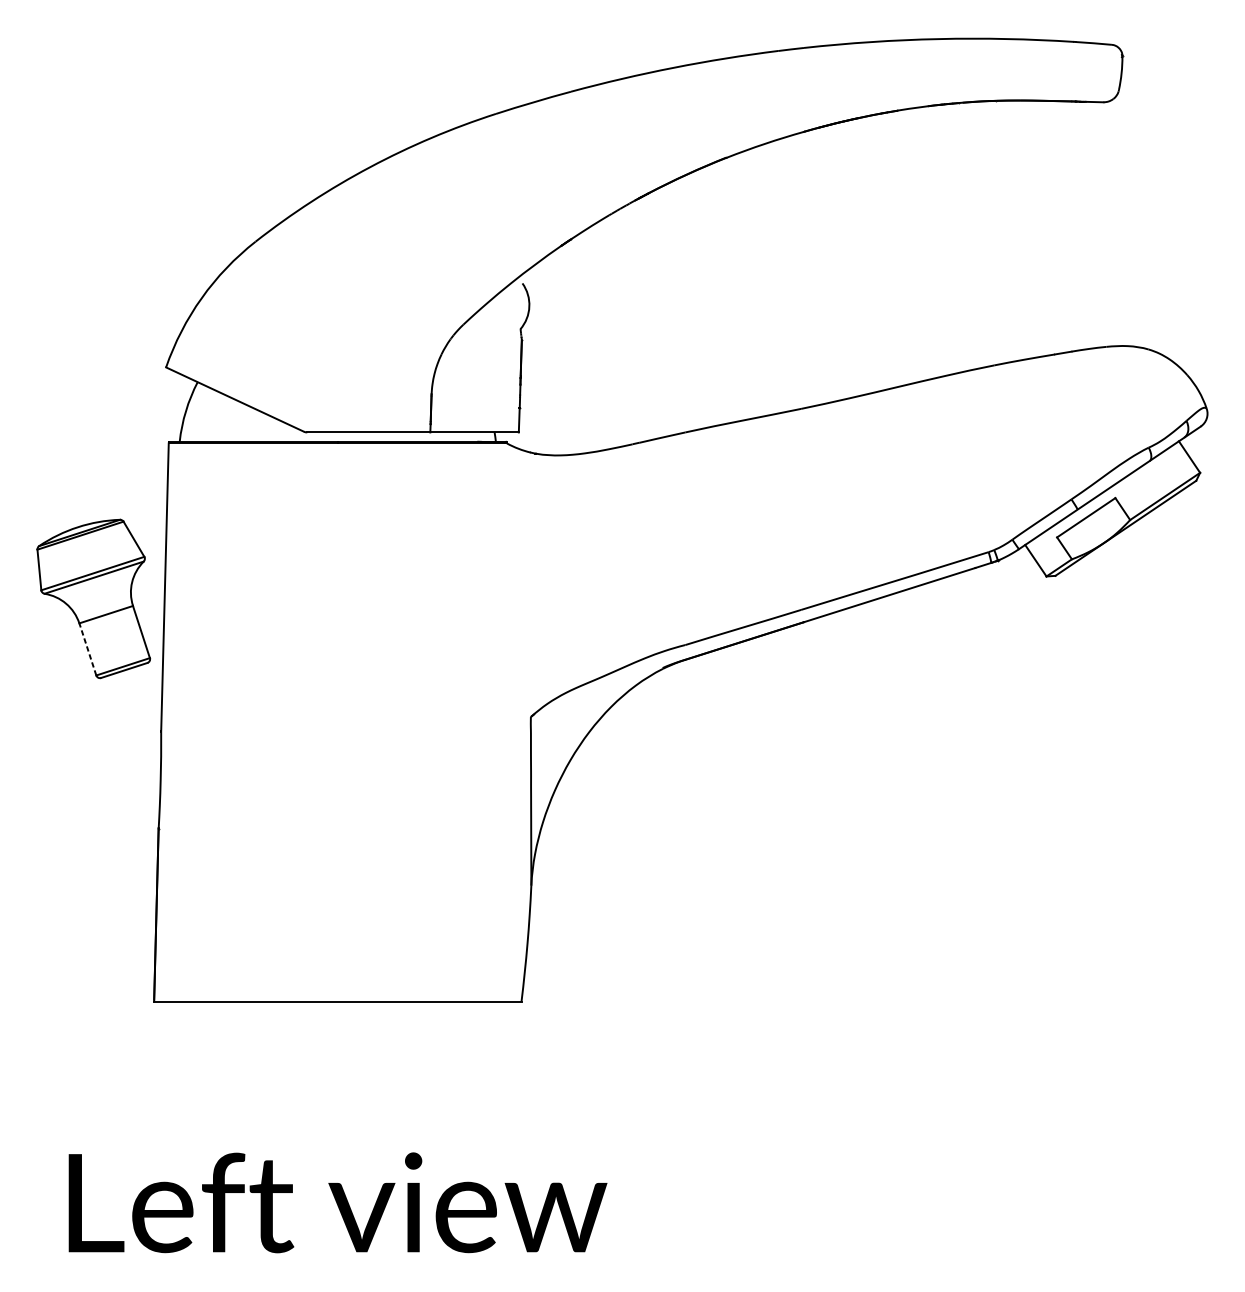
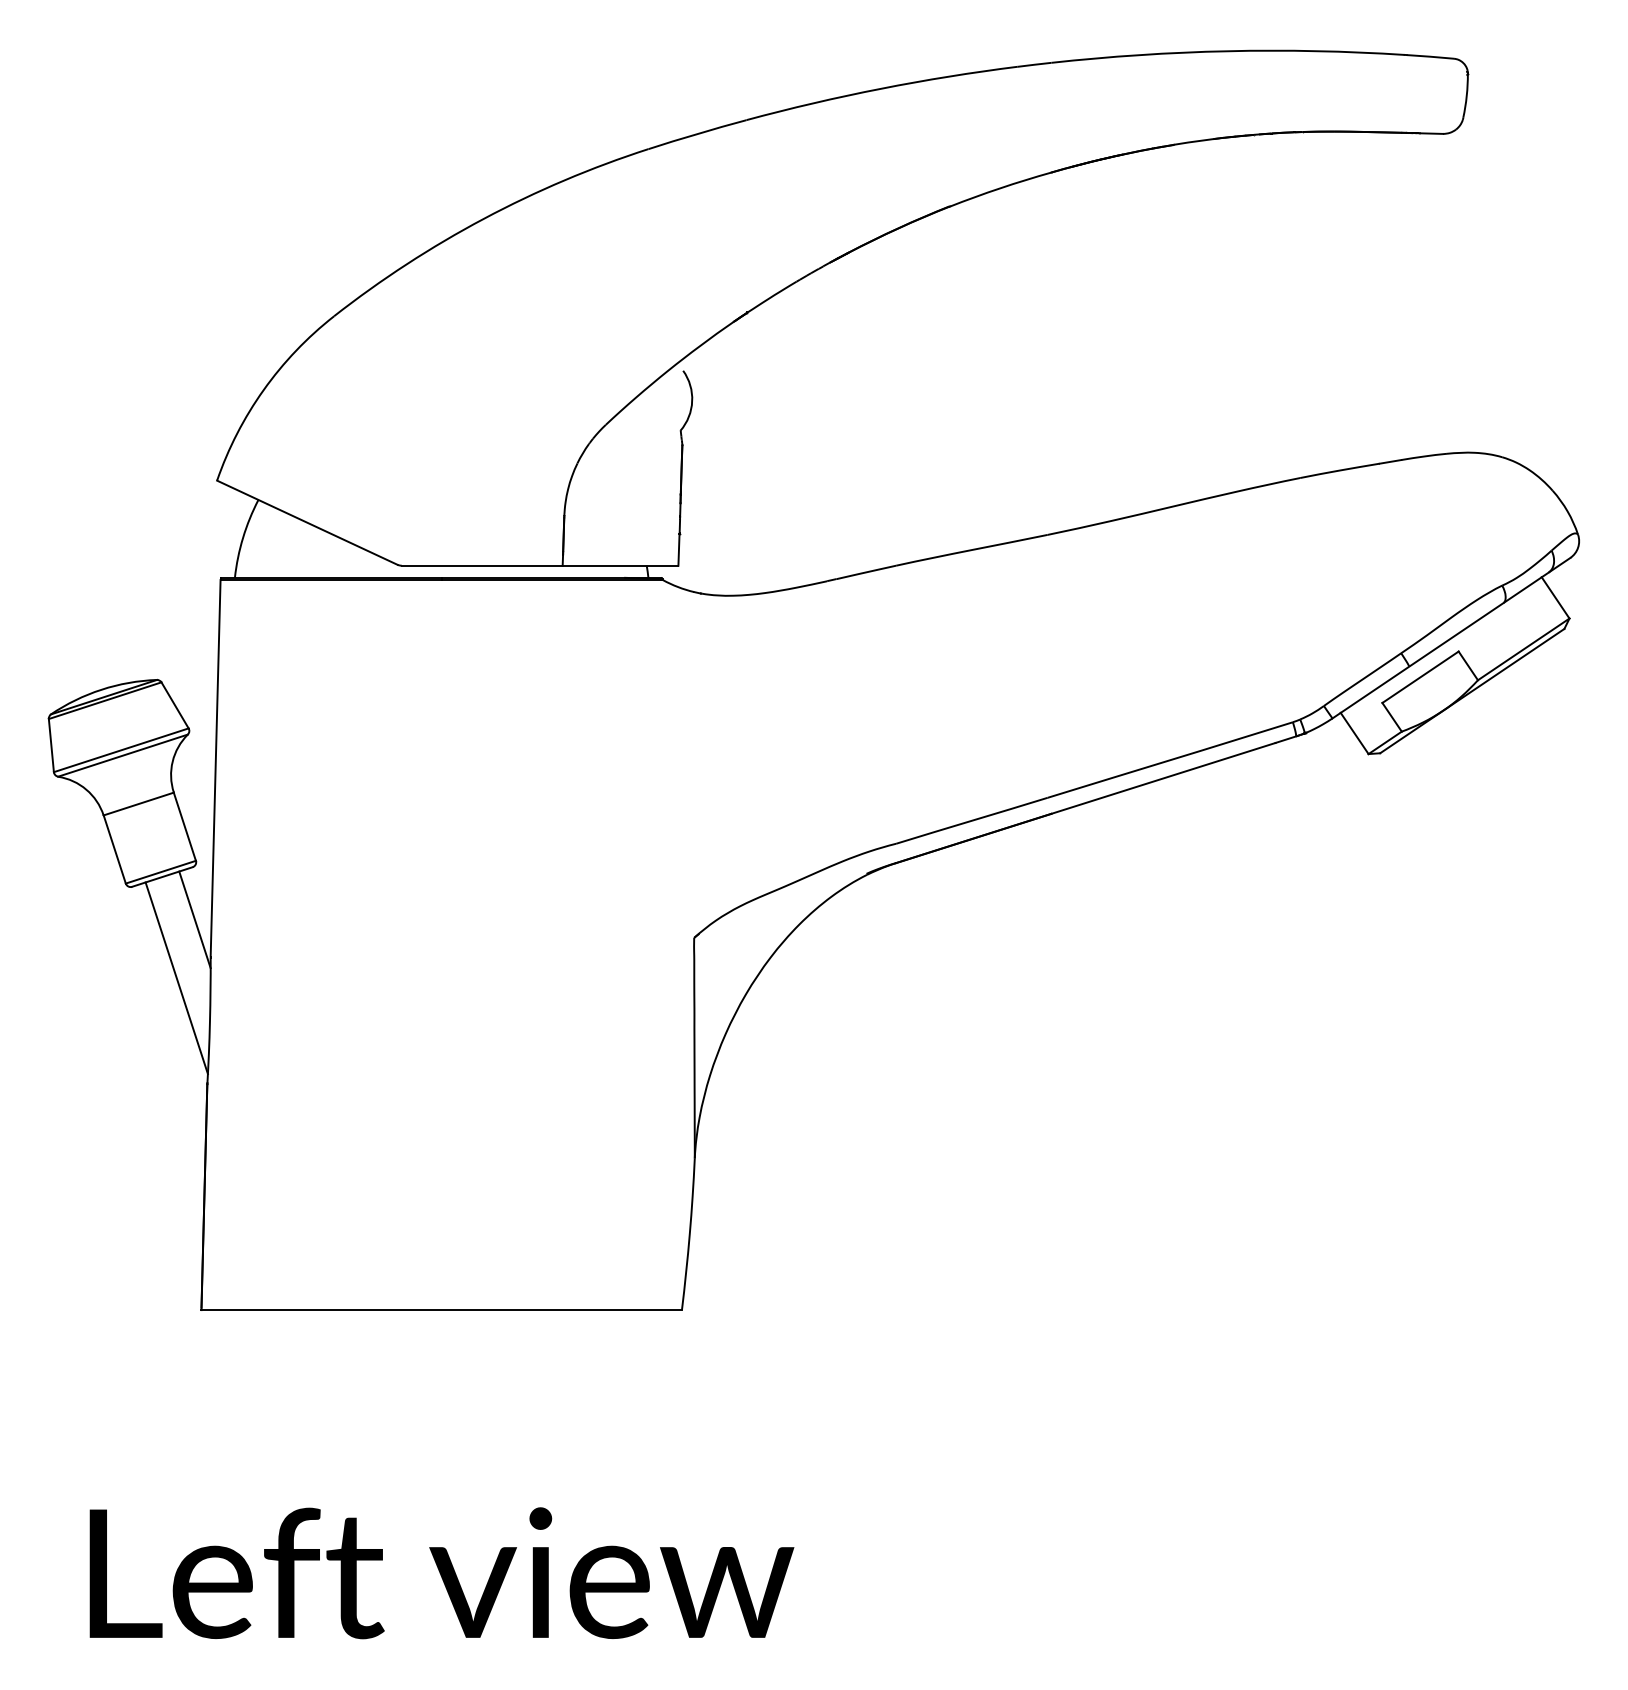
line: (87, 649) -> (114, 849), dashed -> solid
line: (148, 702) -> (194, 919), added
line: (135, 748) -> (176, 978), added

